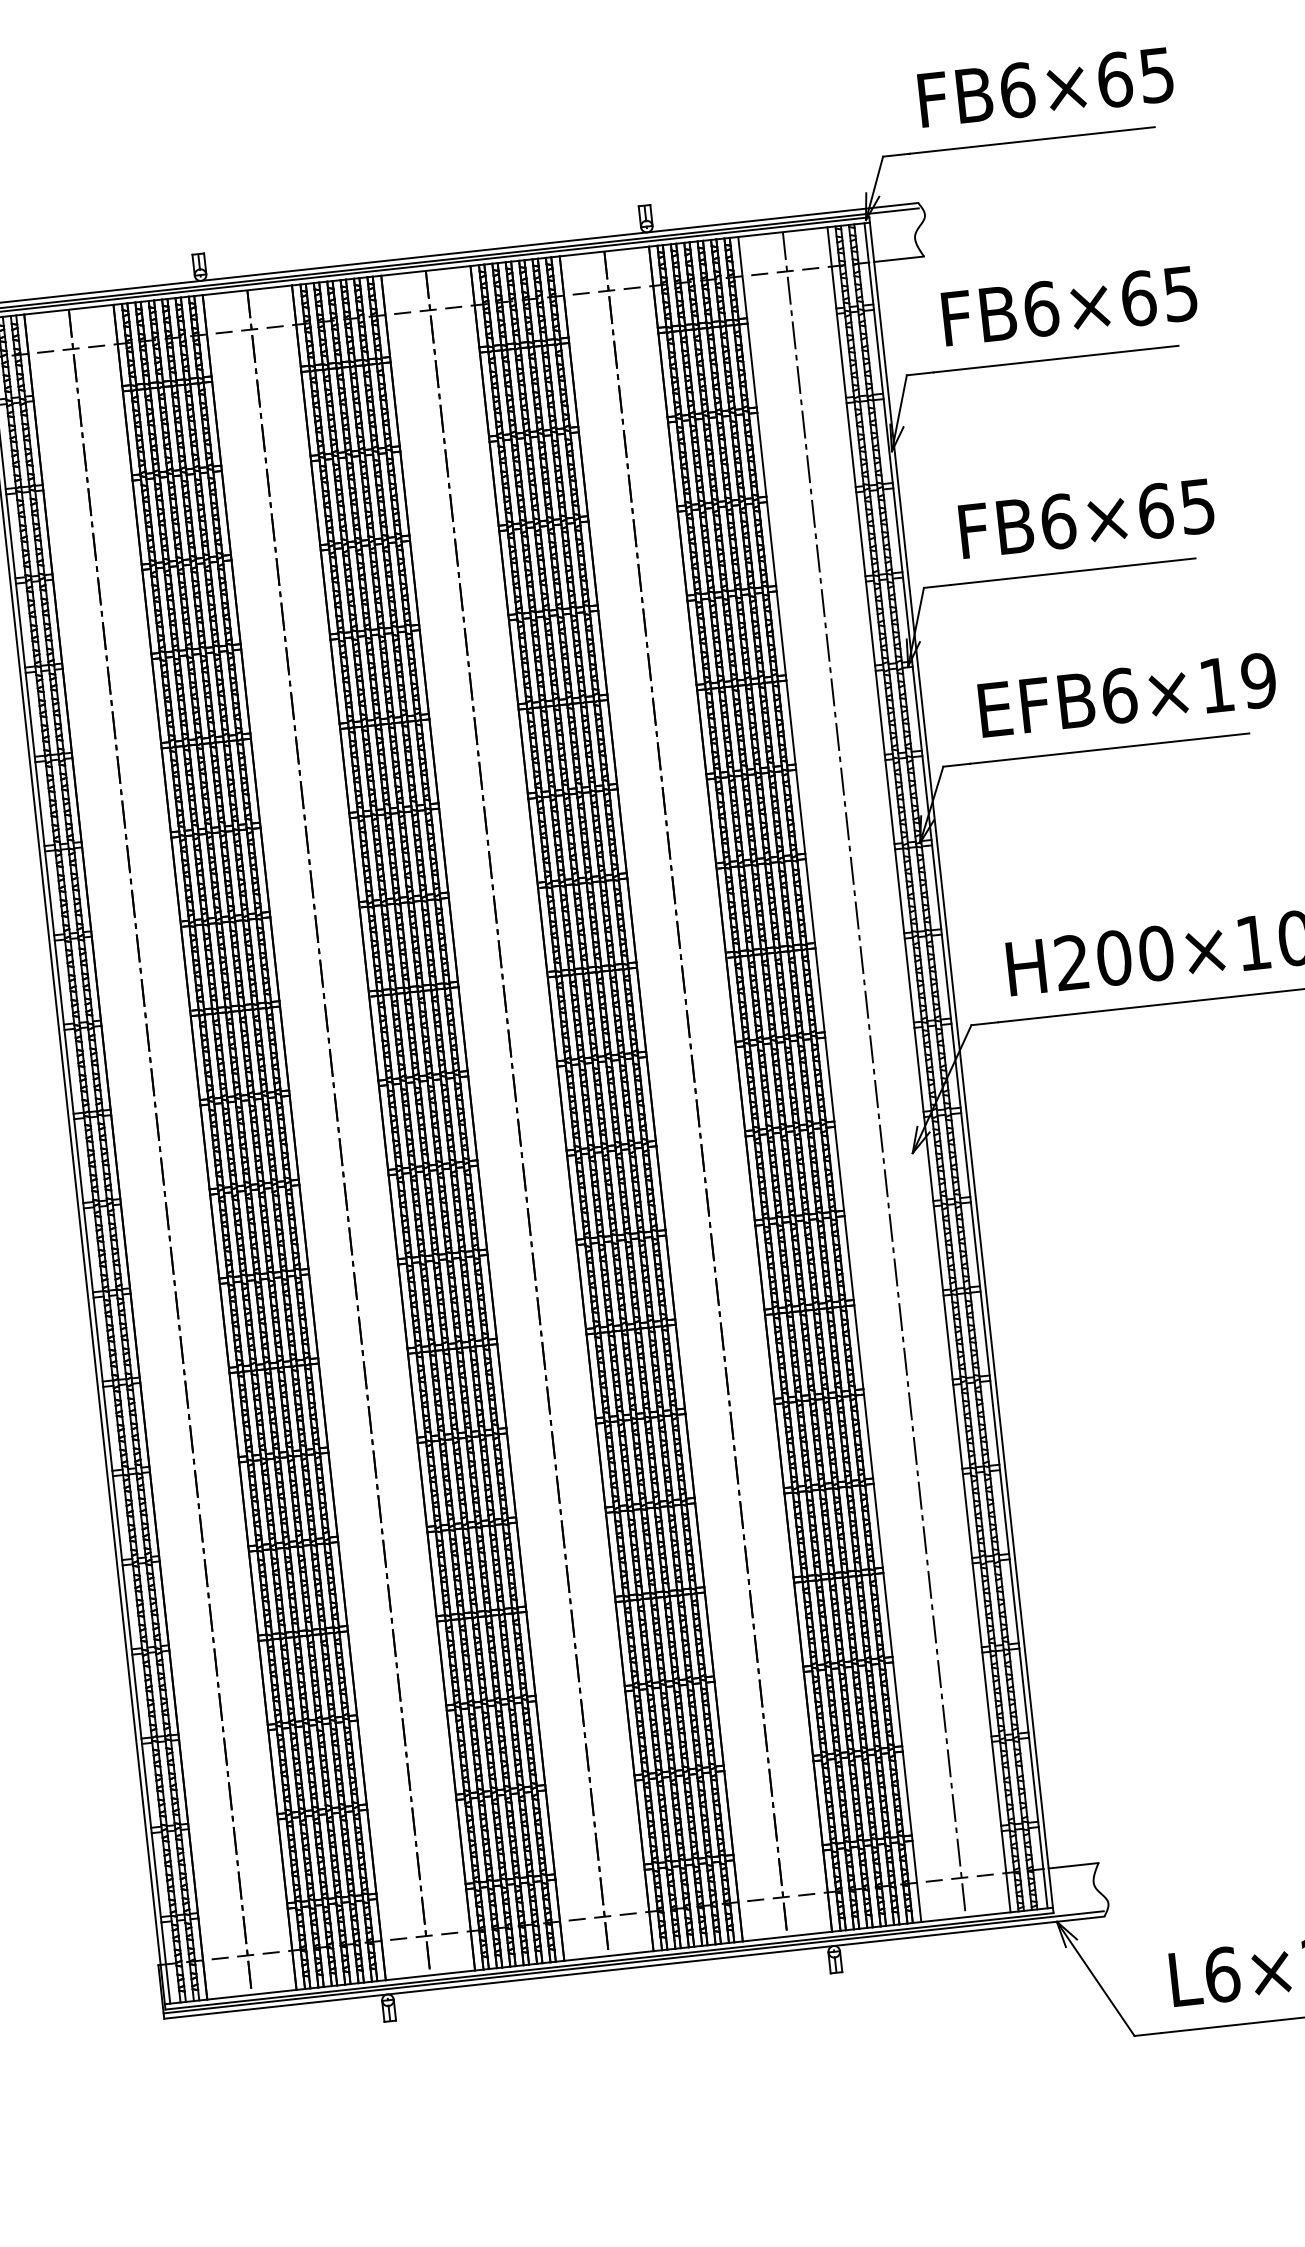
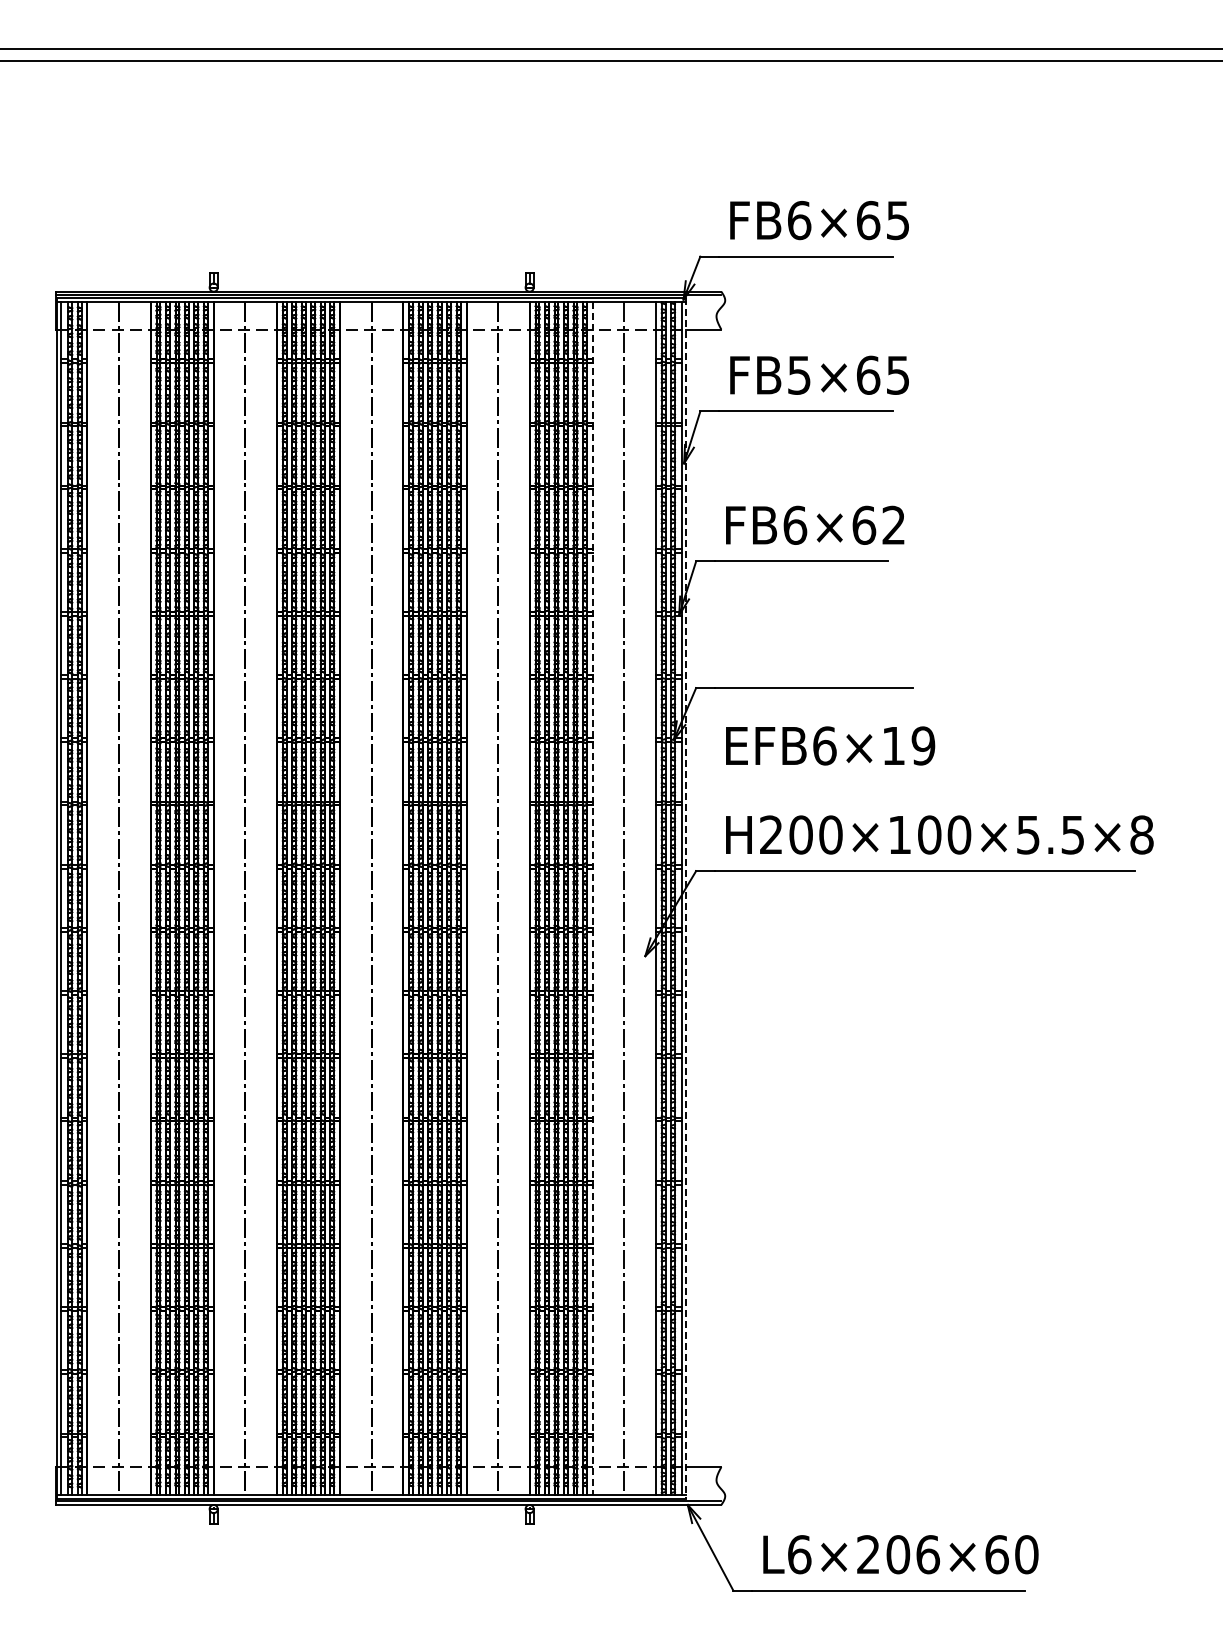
text: (1041, 307) -> (799, 374), FB6×65 -> FB5×65
text: (1197, 505) -> (893, 524), FB6×65 -> FB6×62
text: (1127, 694) -> (830, 745), moved
line: (962, 1065) -> (686, 898), solid -> dashed
line: (829, 1079) -> (592, 898), solid -> dashed

